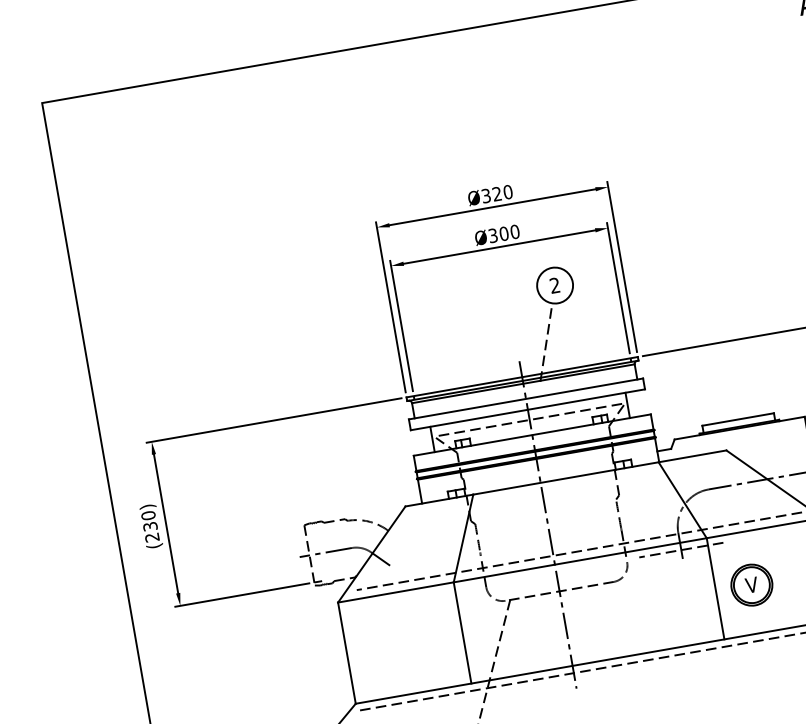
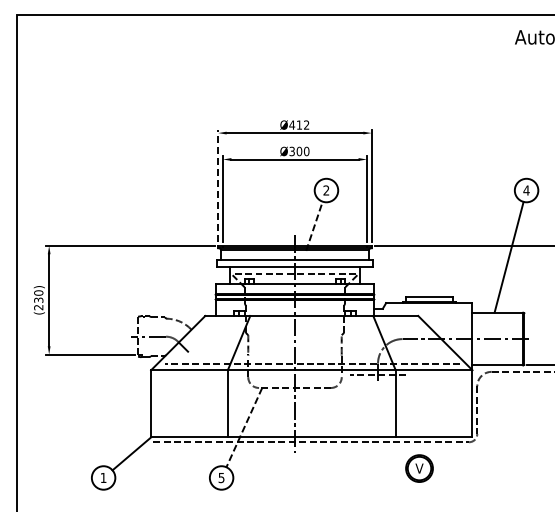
text: (497, 193) -> (299, 124), Ø320 -> Ø412
line: (391, 306) -> (218, 185), solid -> dashed
part: (751, 585) -> (419, 468), moved

